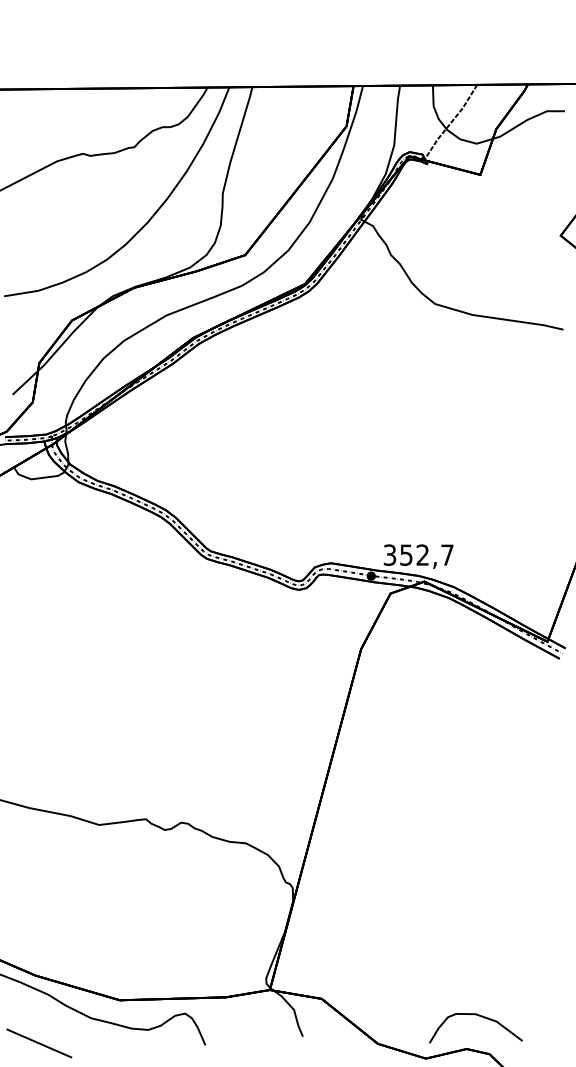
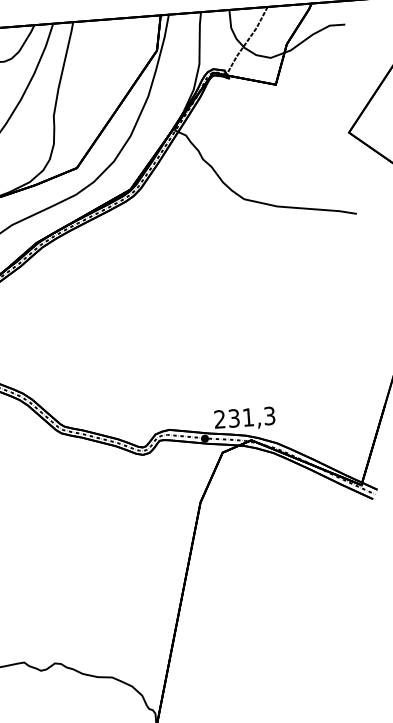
text: (418, 554) -> (244, 417), 352,7 -> 231,3

